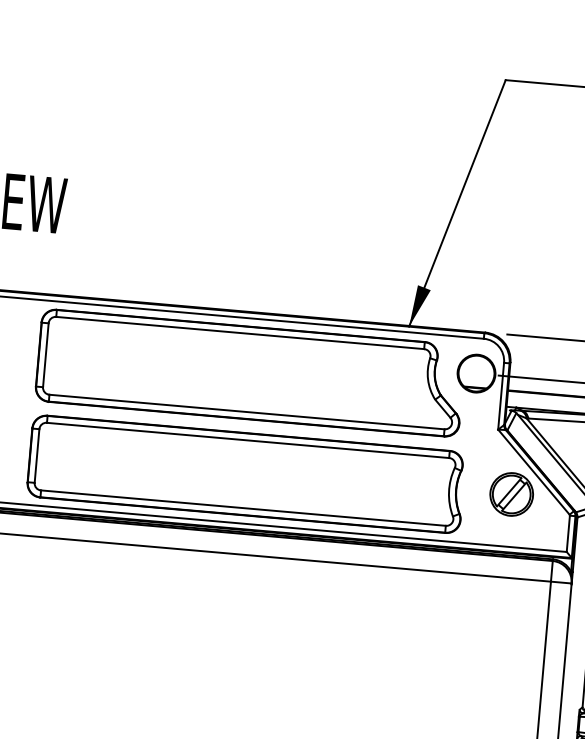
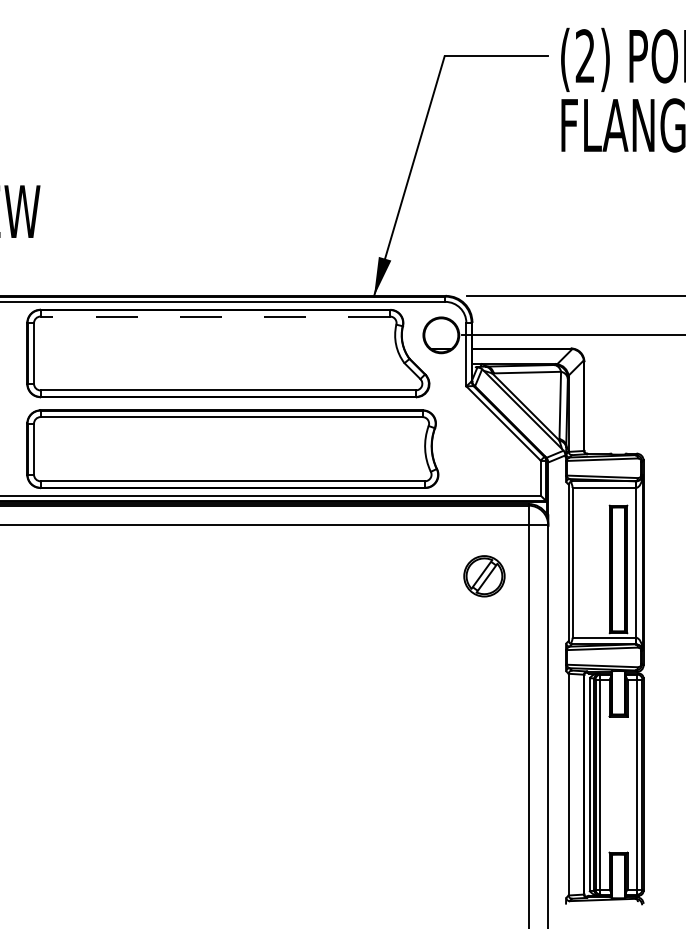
line: (240, 332) -> (215, 316), solid -> dashed
part: (511, 494) -> (484, 576), moved

